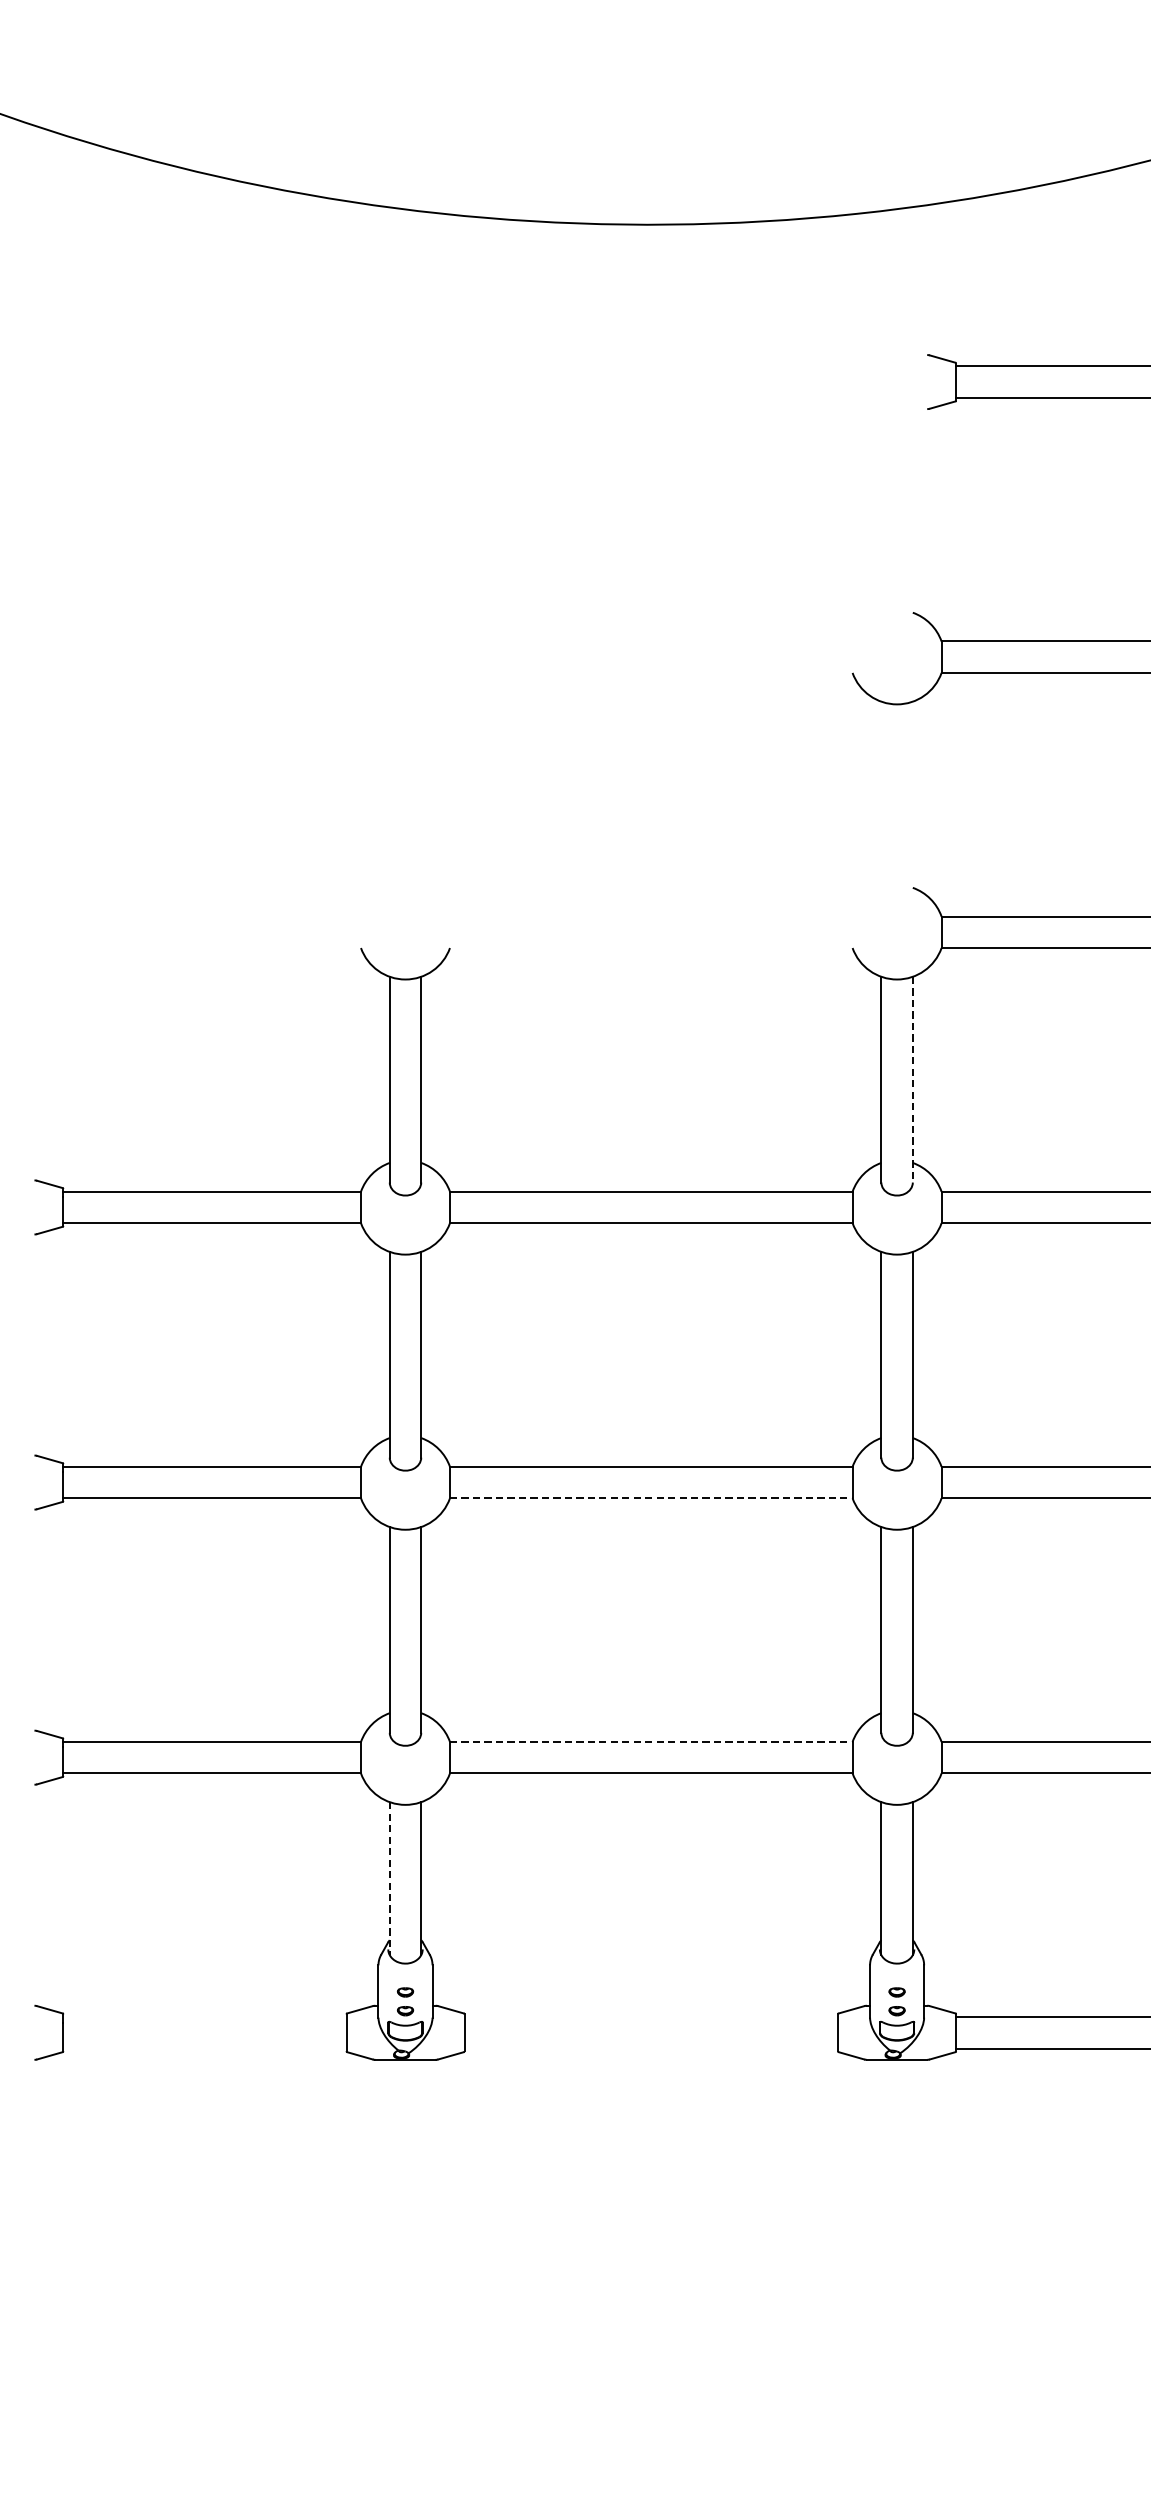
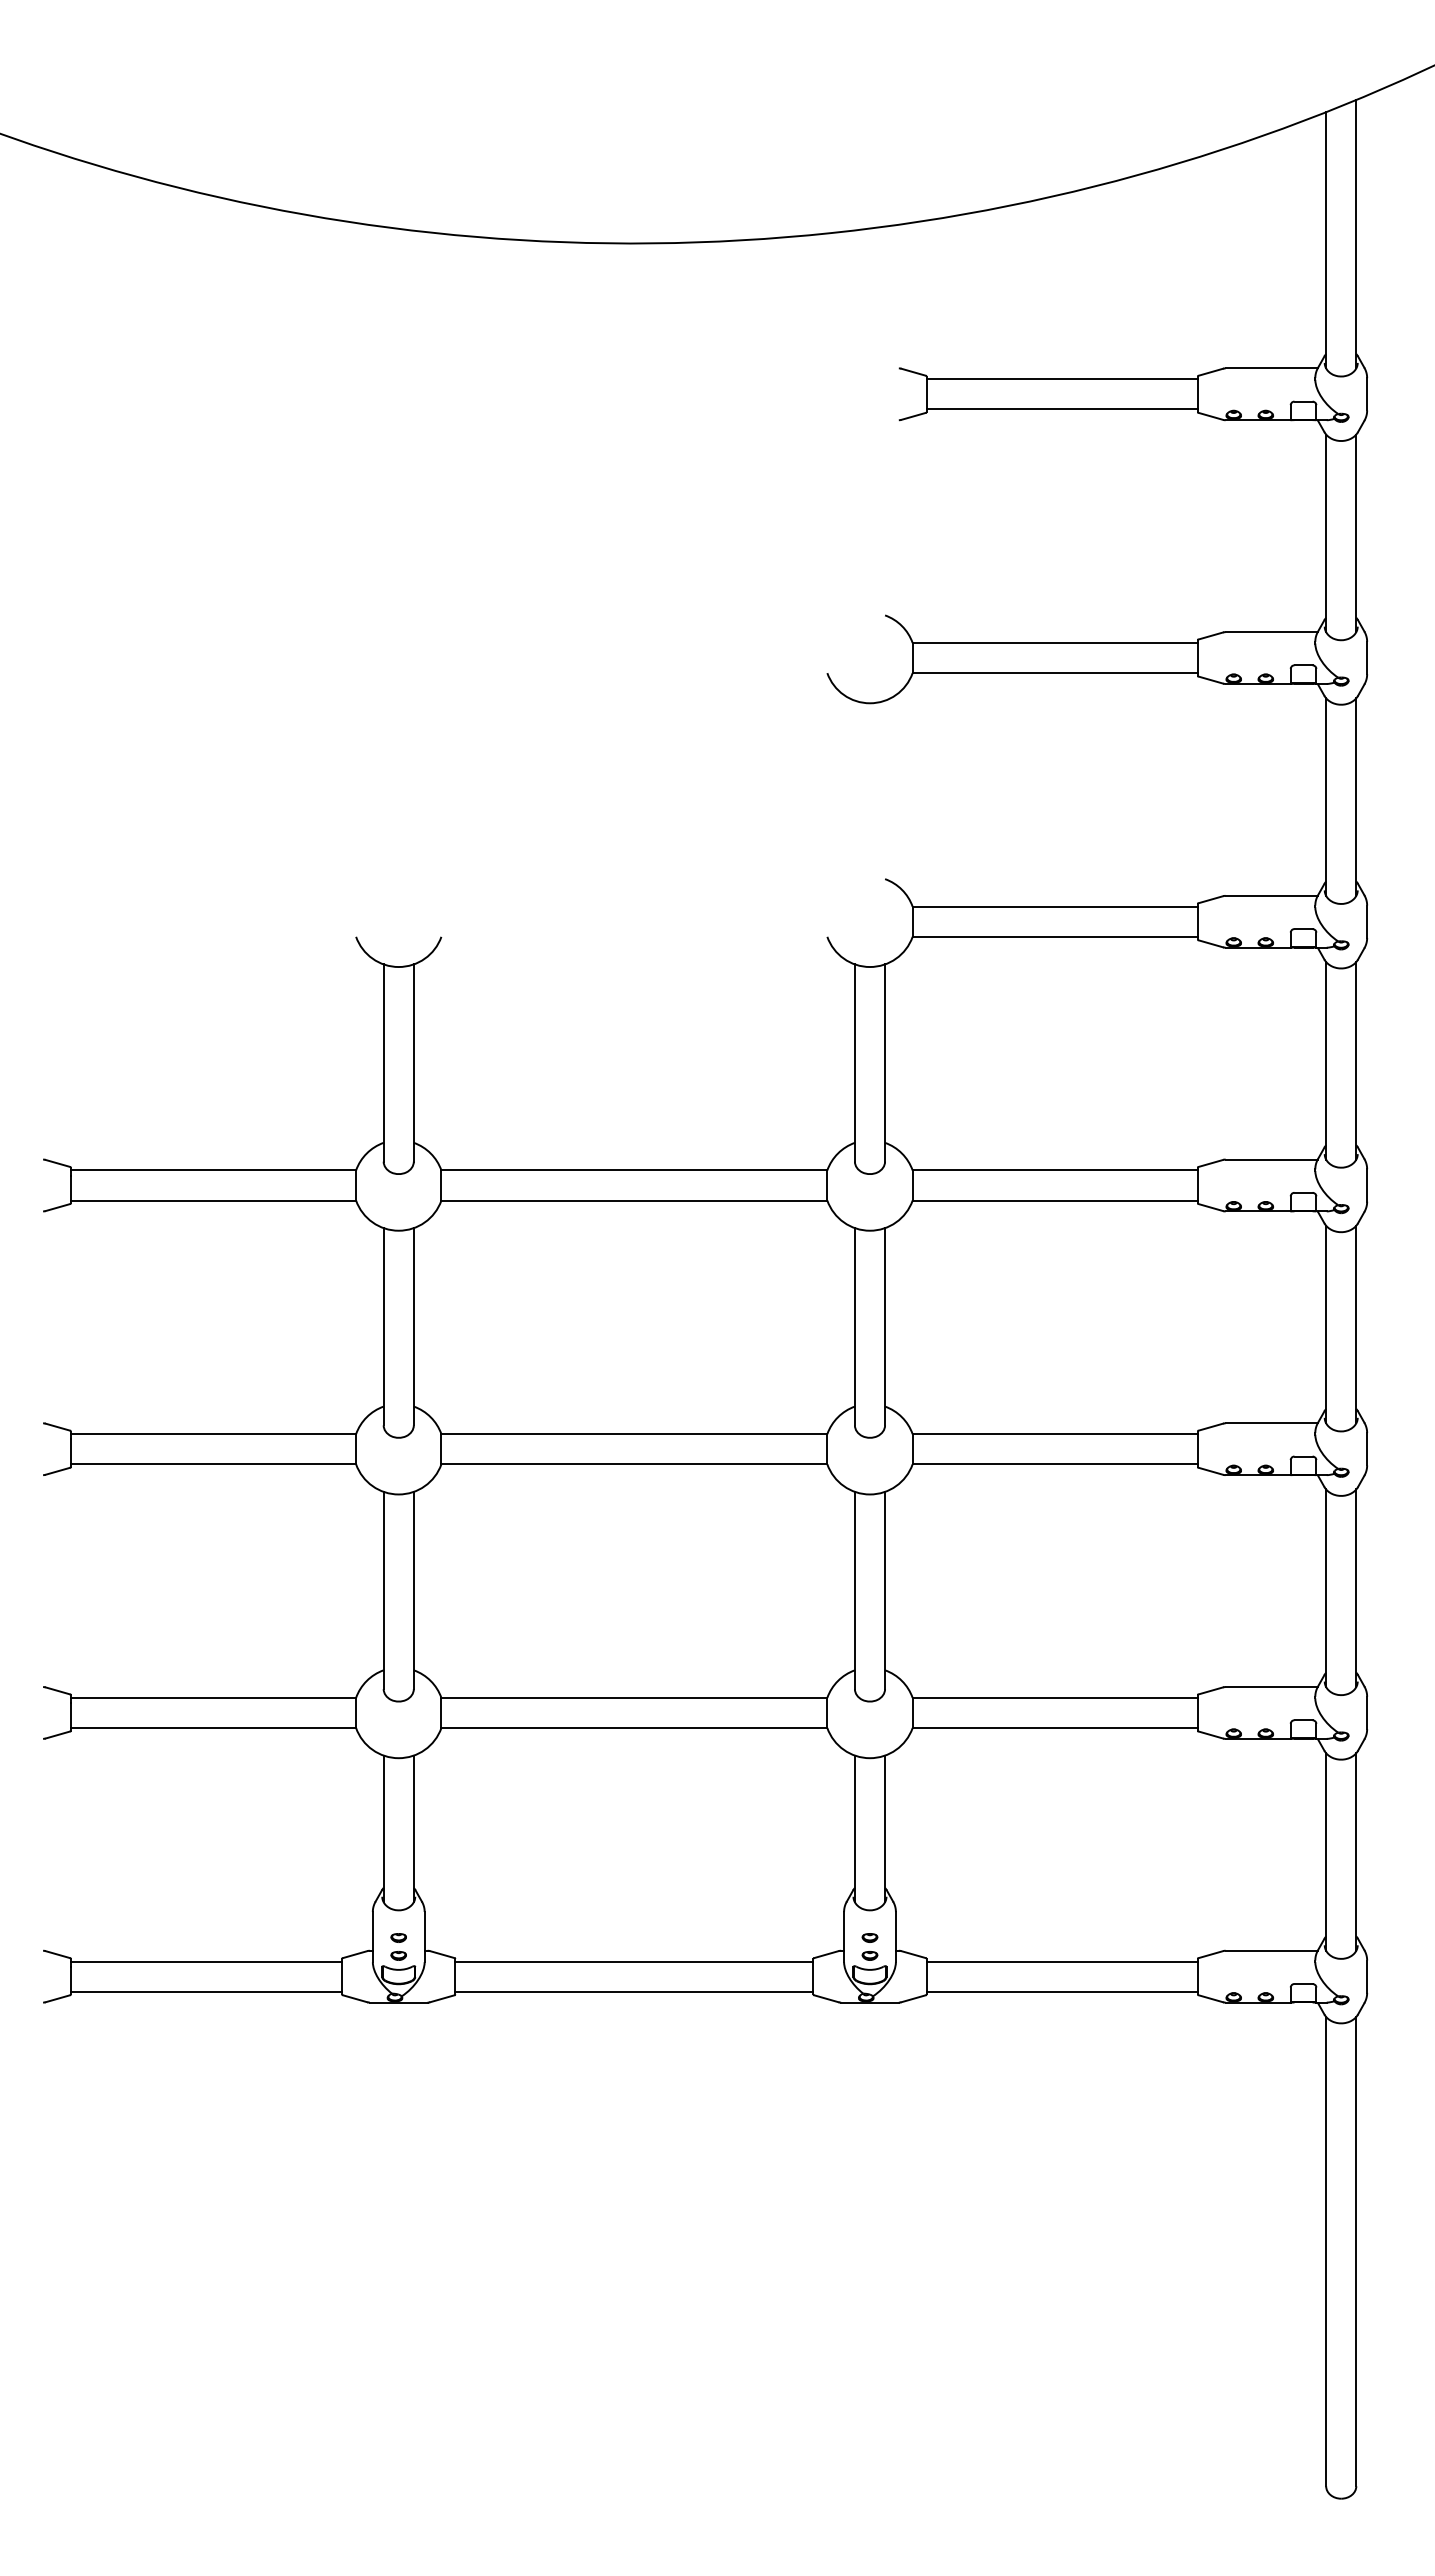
line: (913, 1080) -> (885, 1063), dashed -> solid
line: (651, 1498) -> (634, 1464), dashed -> solid
line: (651, 1741) -> (634, 1697), dashed -> solid
line: (389, 1879) -> (383, 1829), dashed -> solid
line: (204, 2016) -> (206, 1961), added
line: (651, 2016) -> (634, 1961), added
line: (204, 2048) -> (206, 1991), added
line: (651, 2048) -> (634, 1991), added

